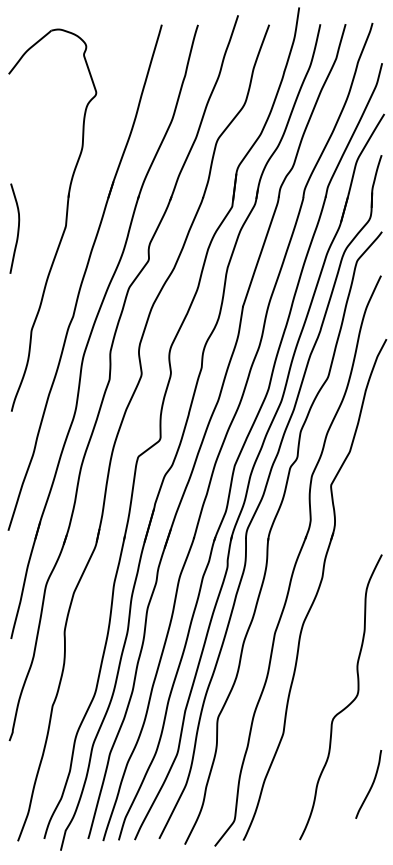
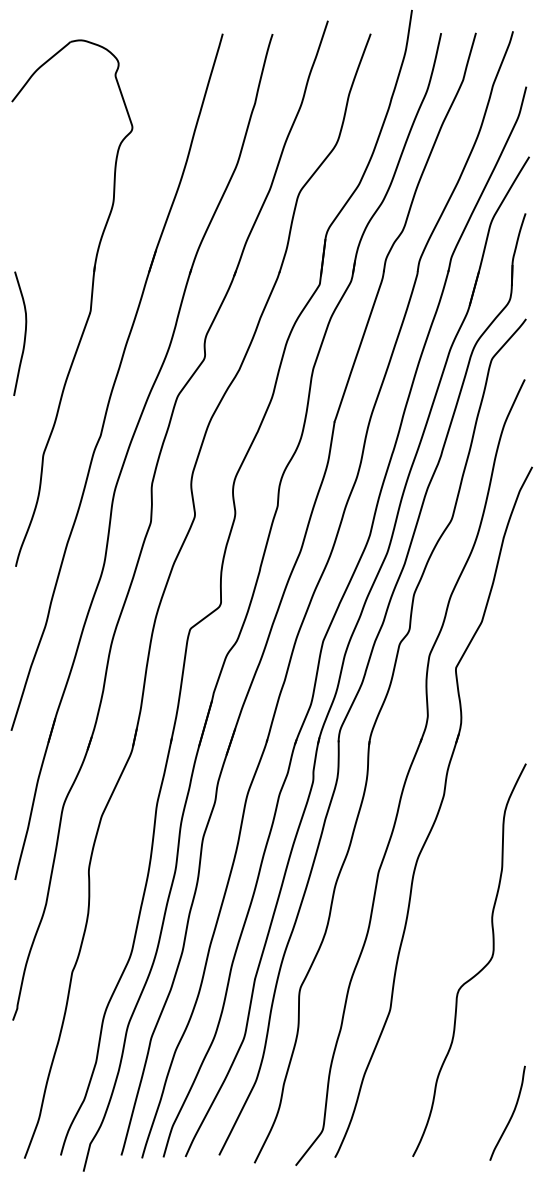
curve: (17, 228) -> (24, 333), moved
curve: (371, 785) -> (511, 1114), moved

